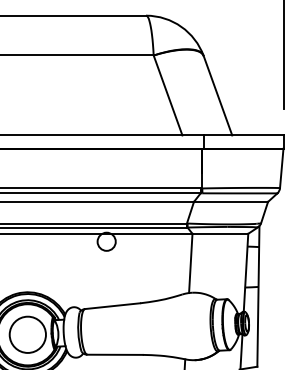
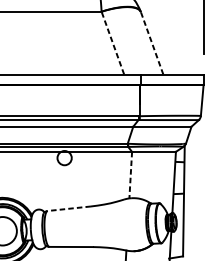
line: (167, 94) -> (112, 42), solid -> dashed
line: (217, 95) -> (151, 43), solid -> dashed
line: (190, 263) -> (130, 175), solid -> dashed
line: (112, 306) -> (69, 209), solid -> dashed

